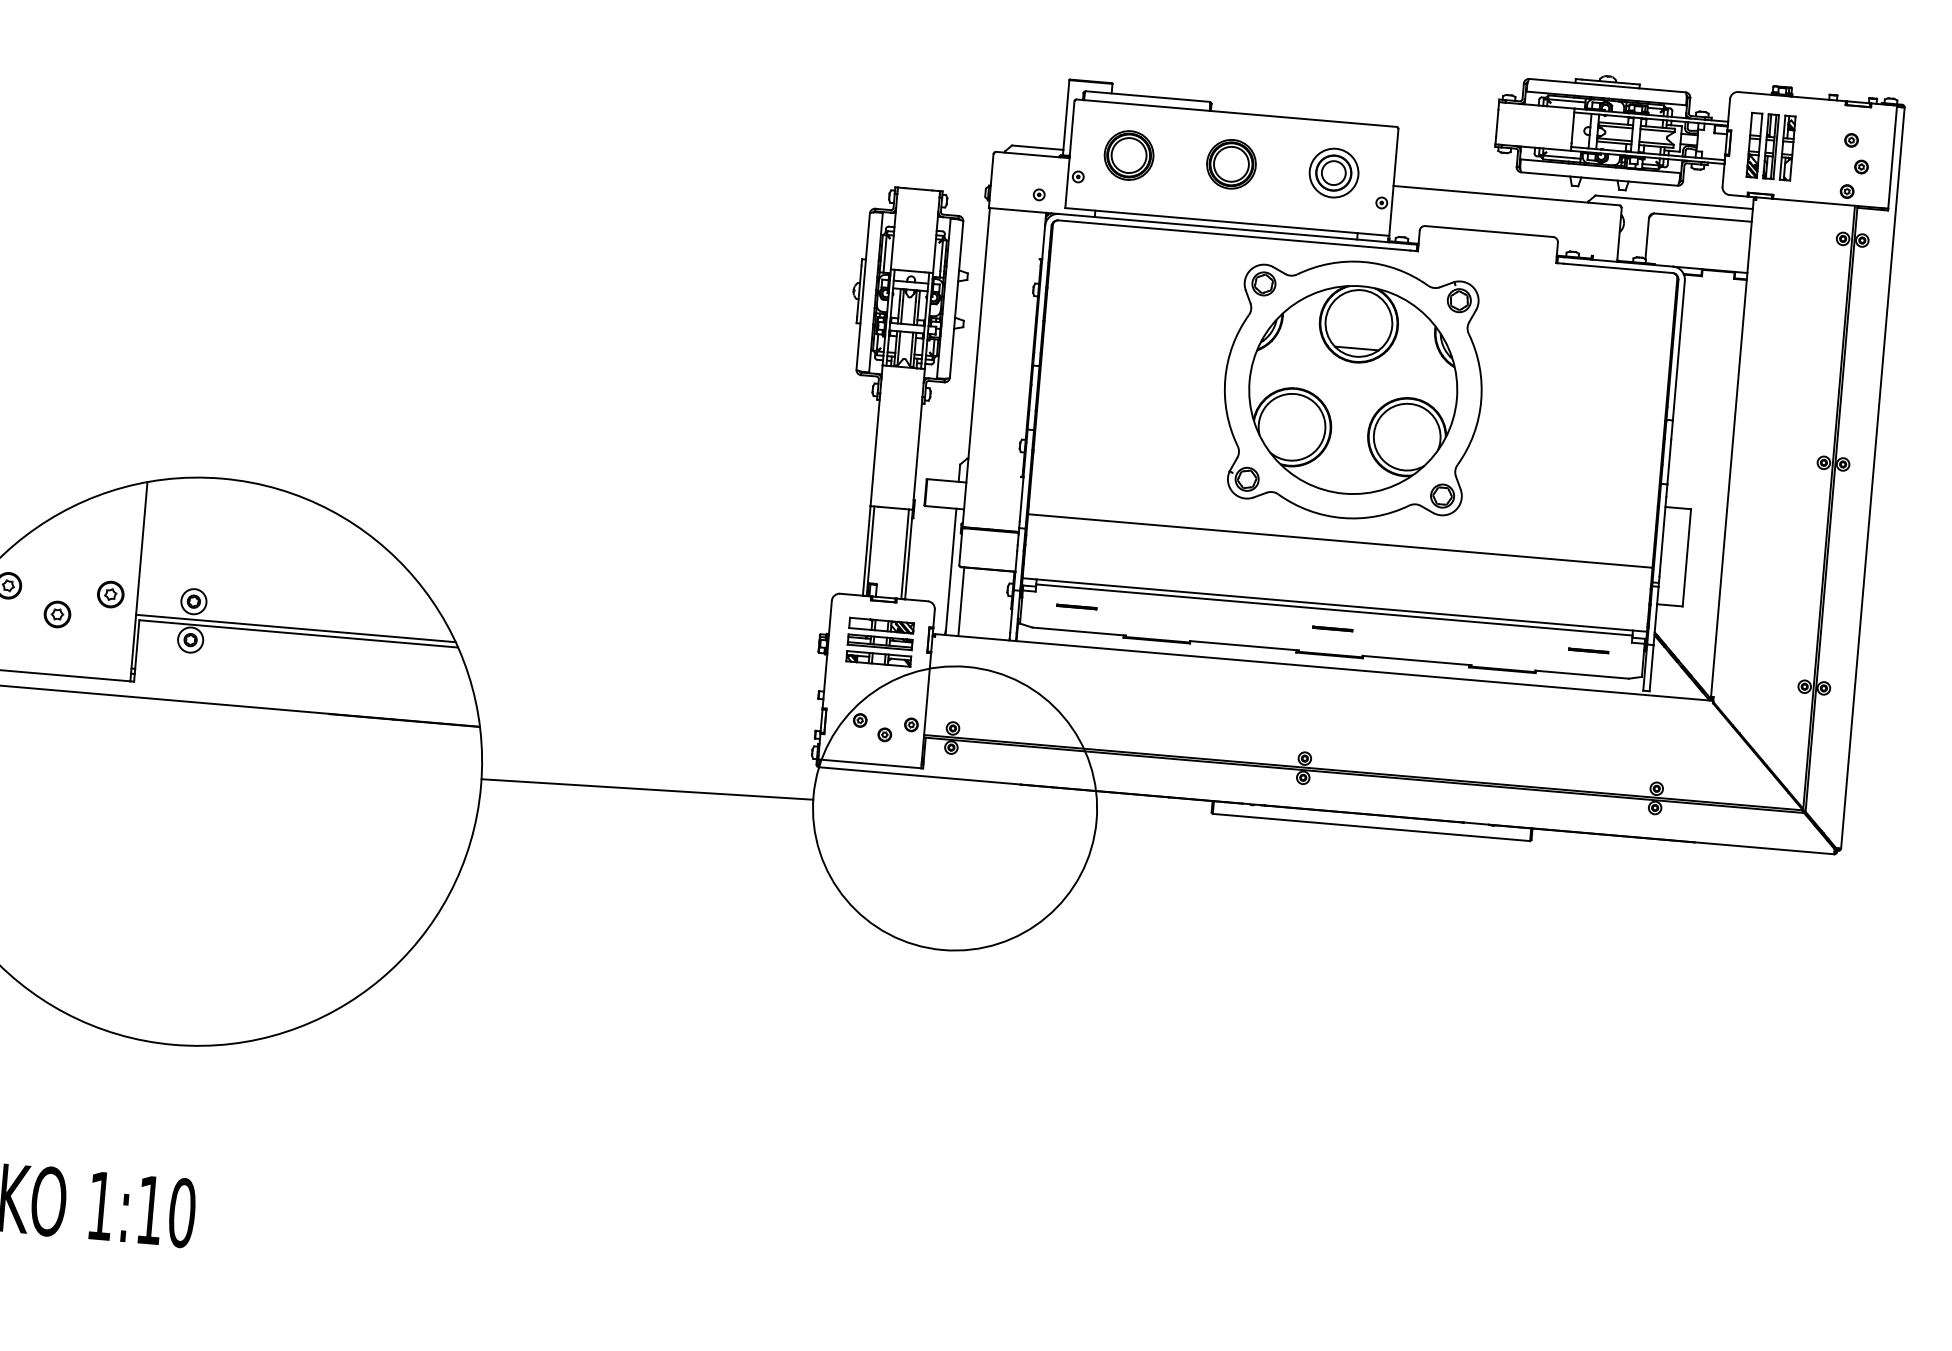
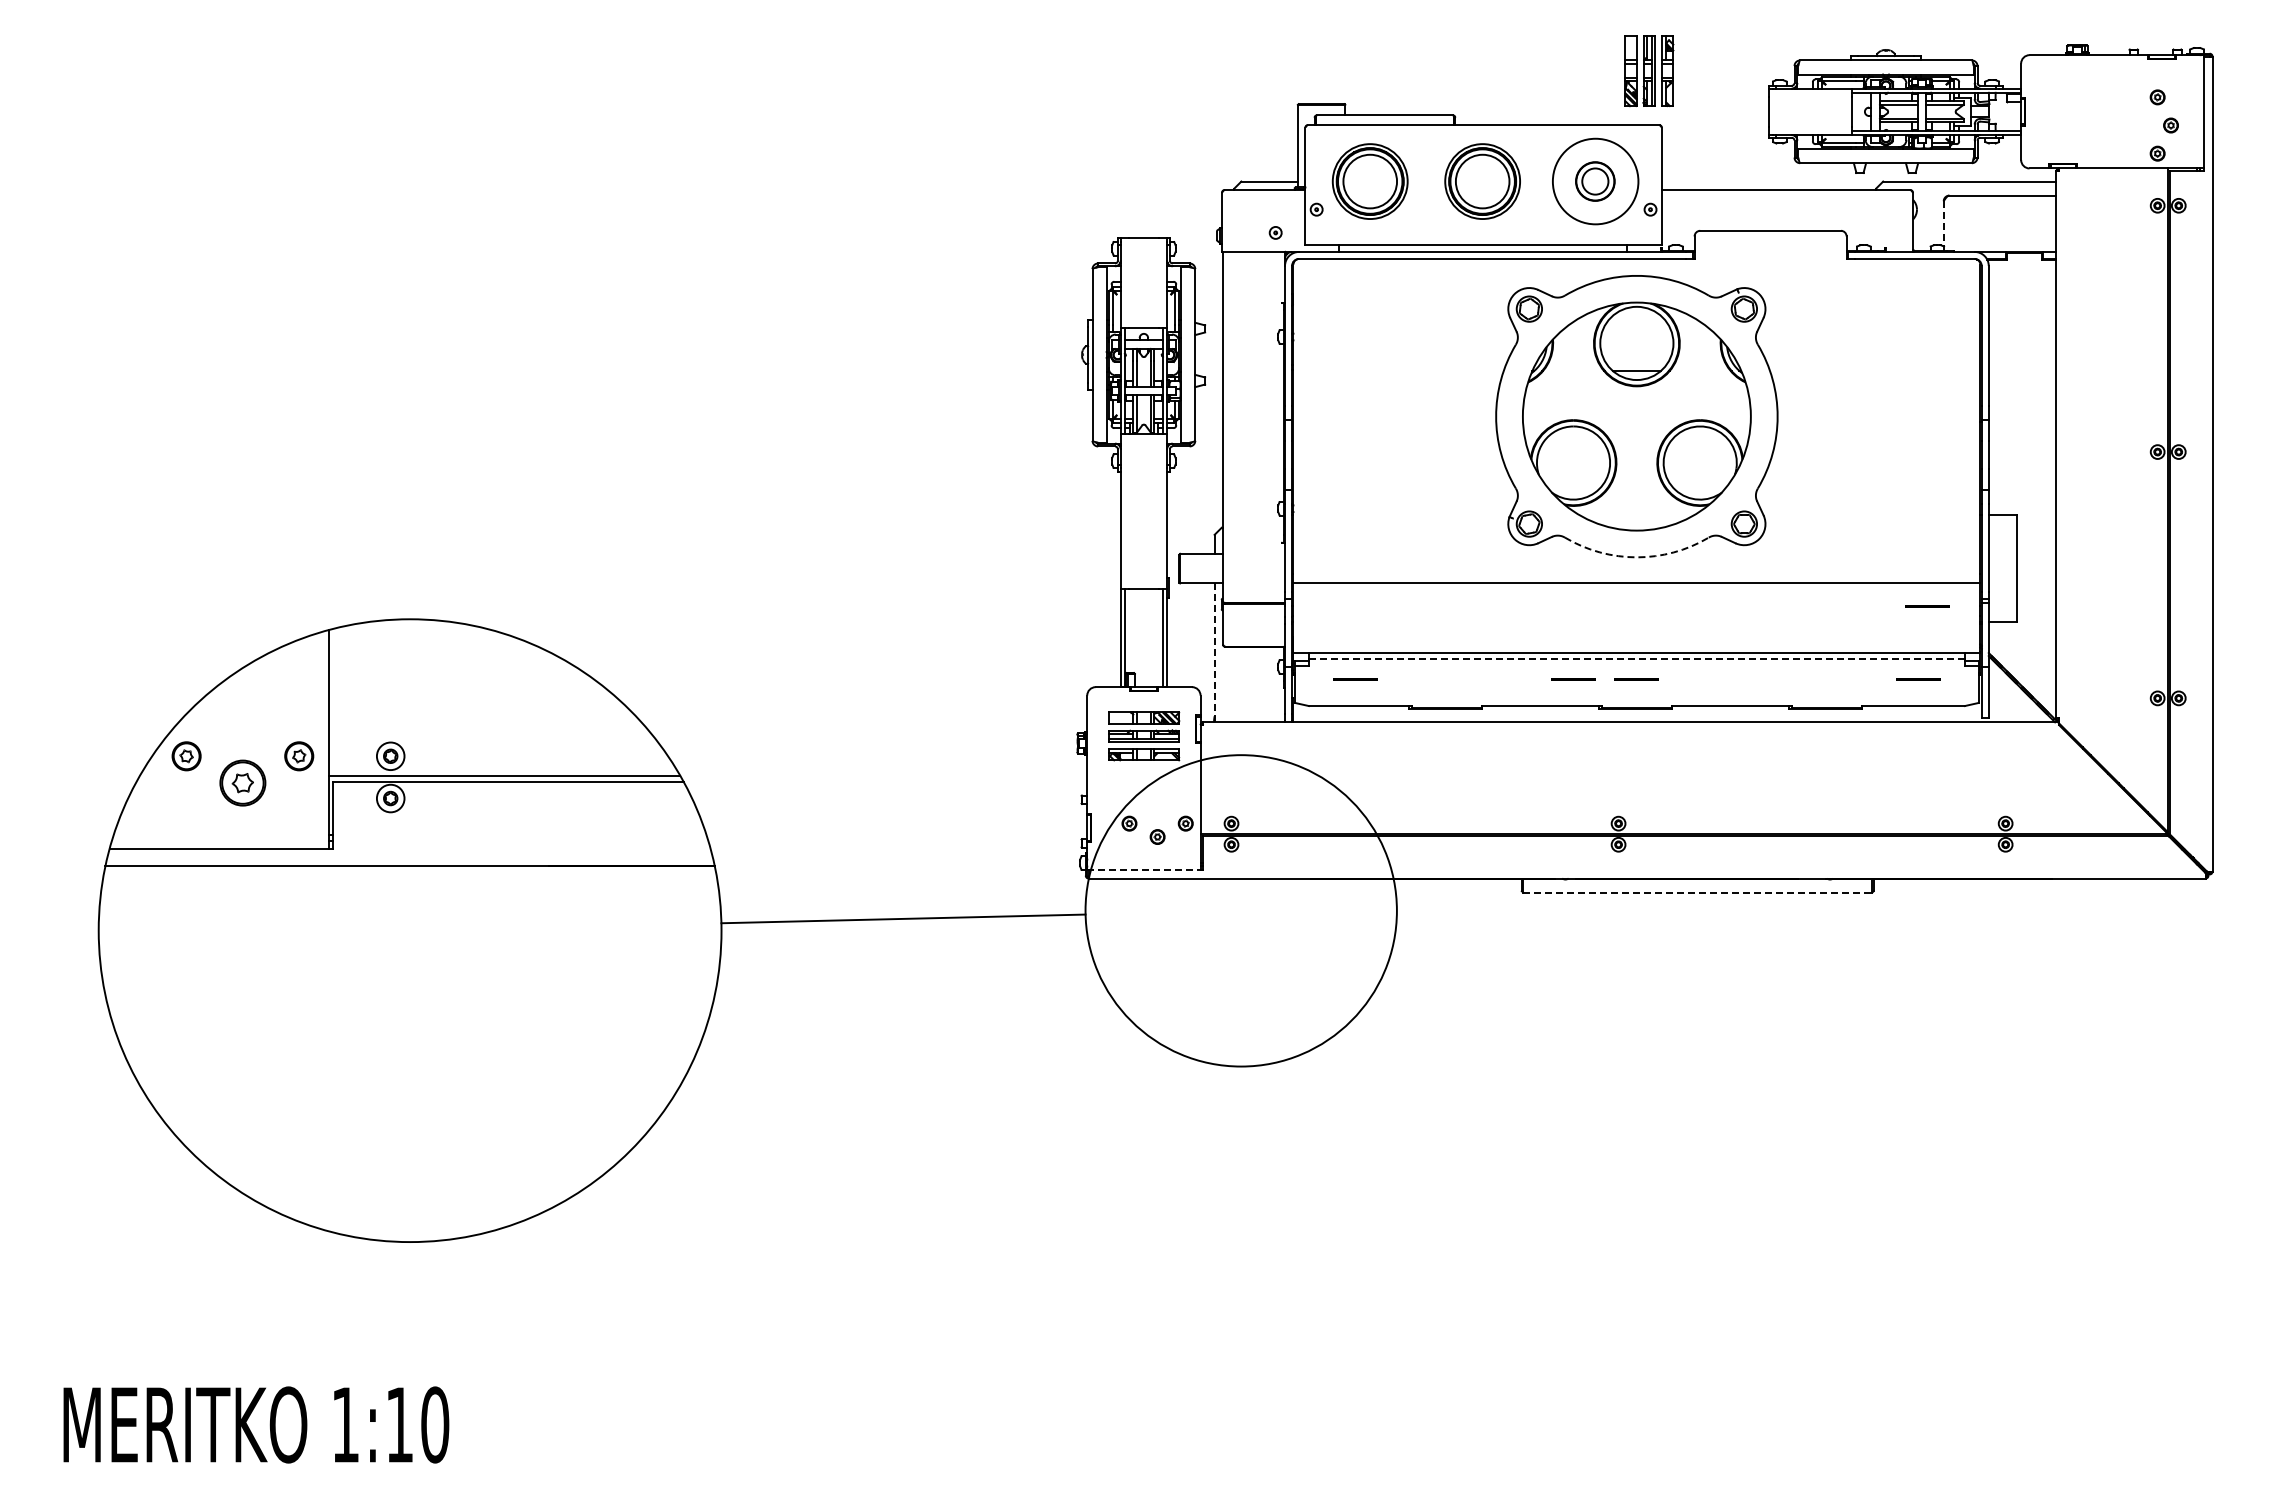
part: (1771, 147) -> (1649, 71), moved
part: (1128, 155) -> (1369, 181), size x1.4
part: (1231, 164) -> (1482, 181), size x1.4
circle: (1333, 173) -> (1595, 181), size x1.6
line: (1647, 238) -> (1943, 223), solid -> dashed
arc: (1341, 518) -> (1636, 557), solid -> dashed
line: (950, 572) -> (1214, 653), solid -> dashed
line: (1602, 585) -> (1927, 606), added
line: (961, 601) -> (1228, 684), removed
line: (1334, 609) -> (1636, 658), solid -> dashed
part: (57, 613) -> (242, 782), size x1.6
line: (1275, 624) -> (1573, 679), added
line: (869, 764) -> (1143, 870), solid -> dashed
line: (1371, 827) -> (1697, 892), solid -> dashed

